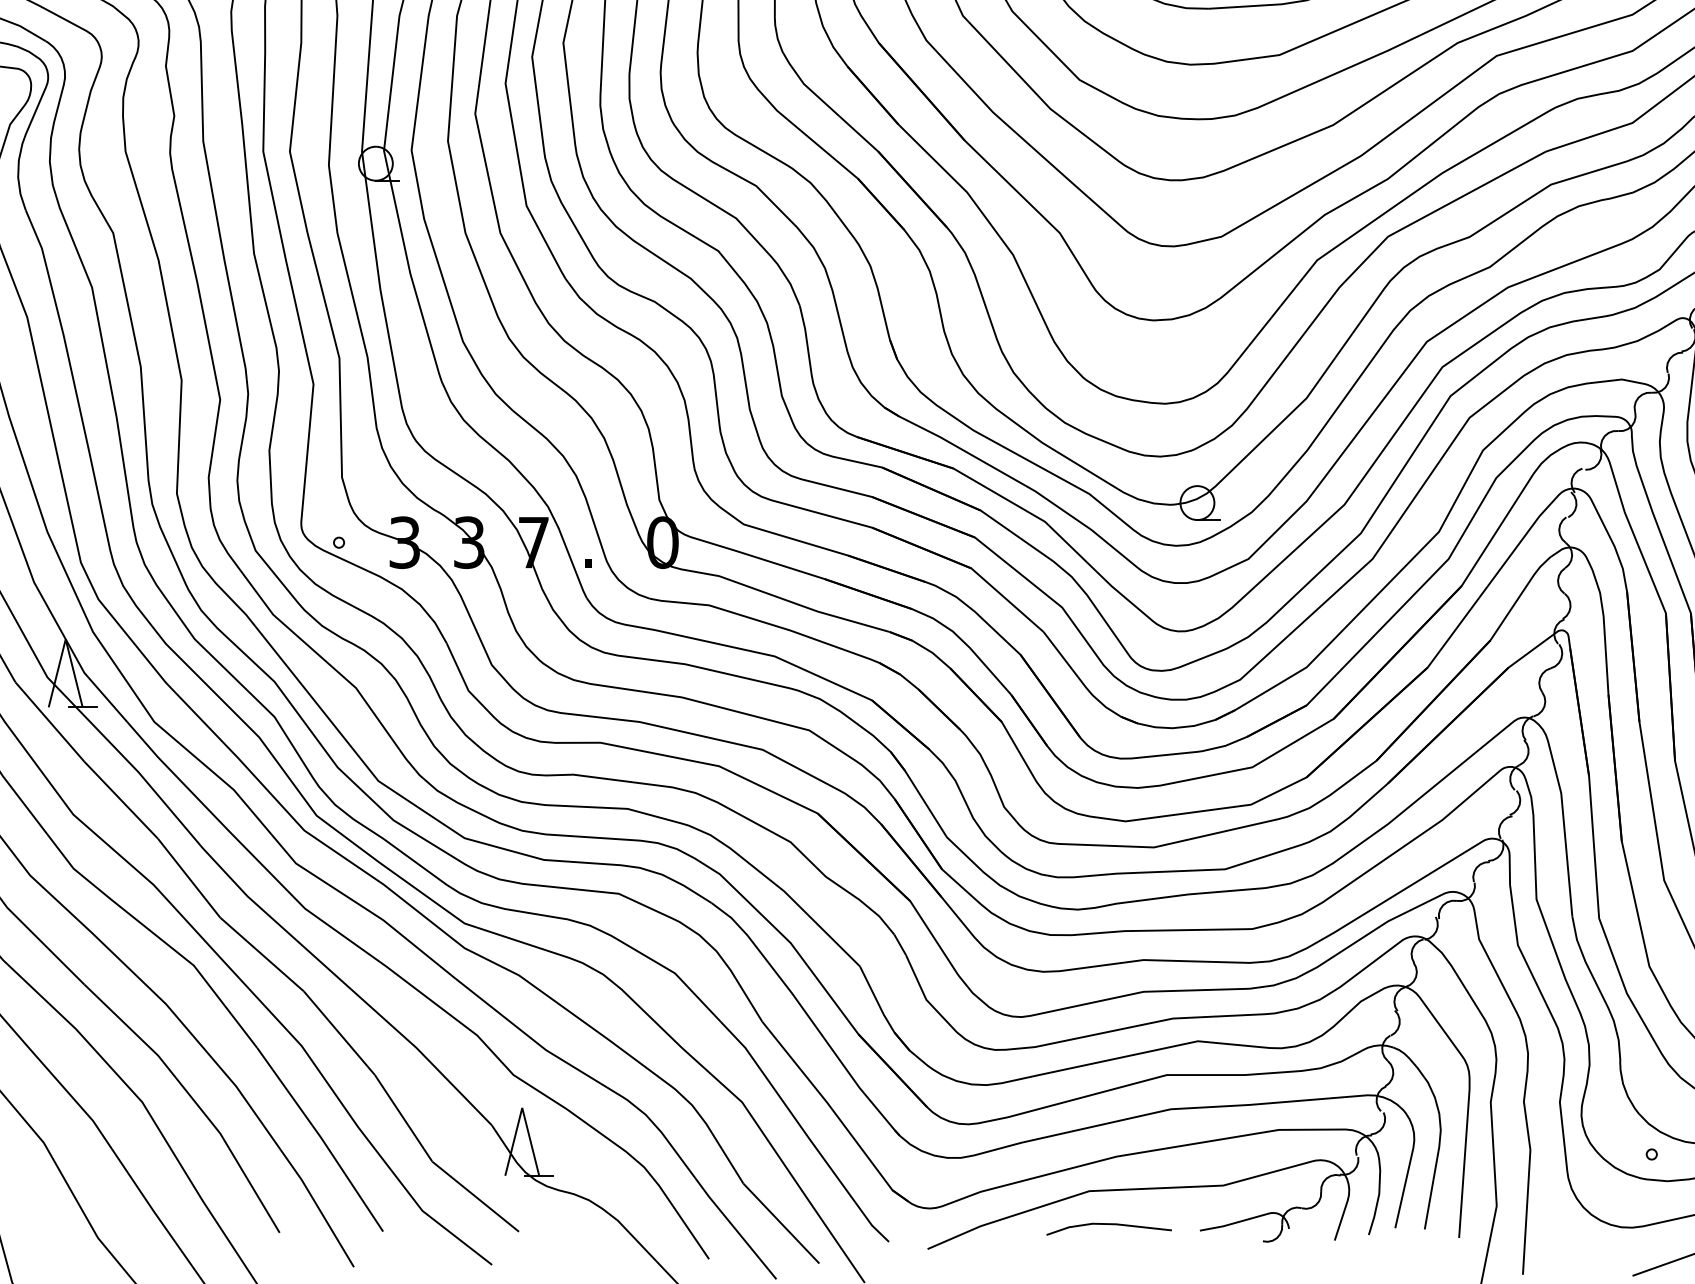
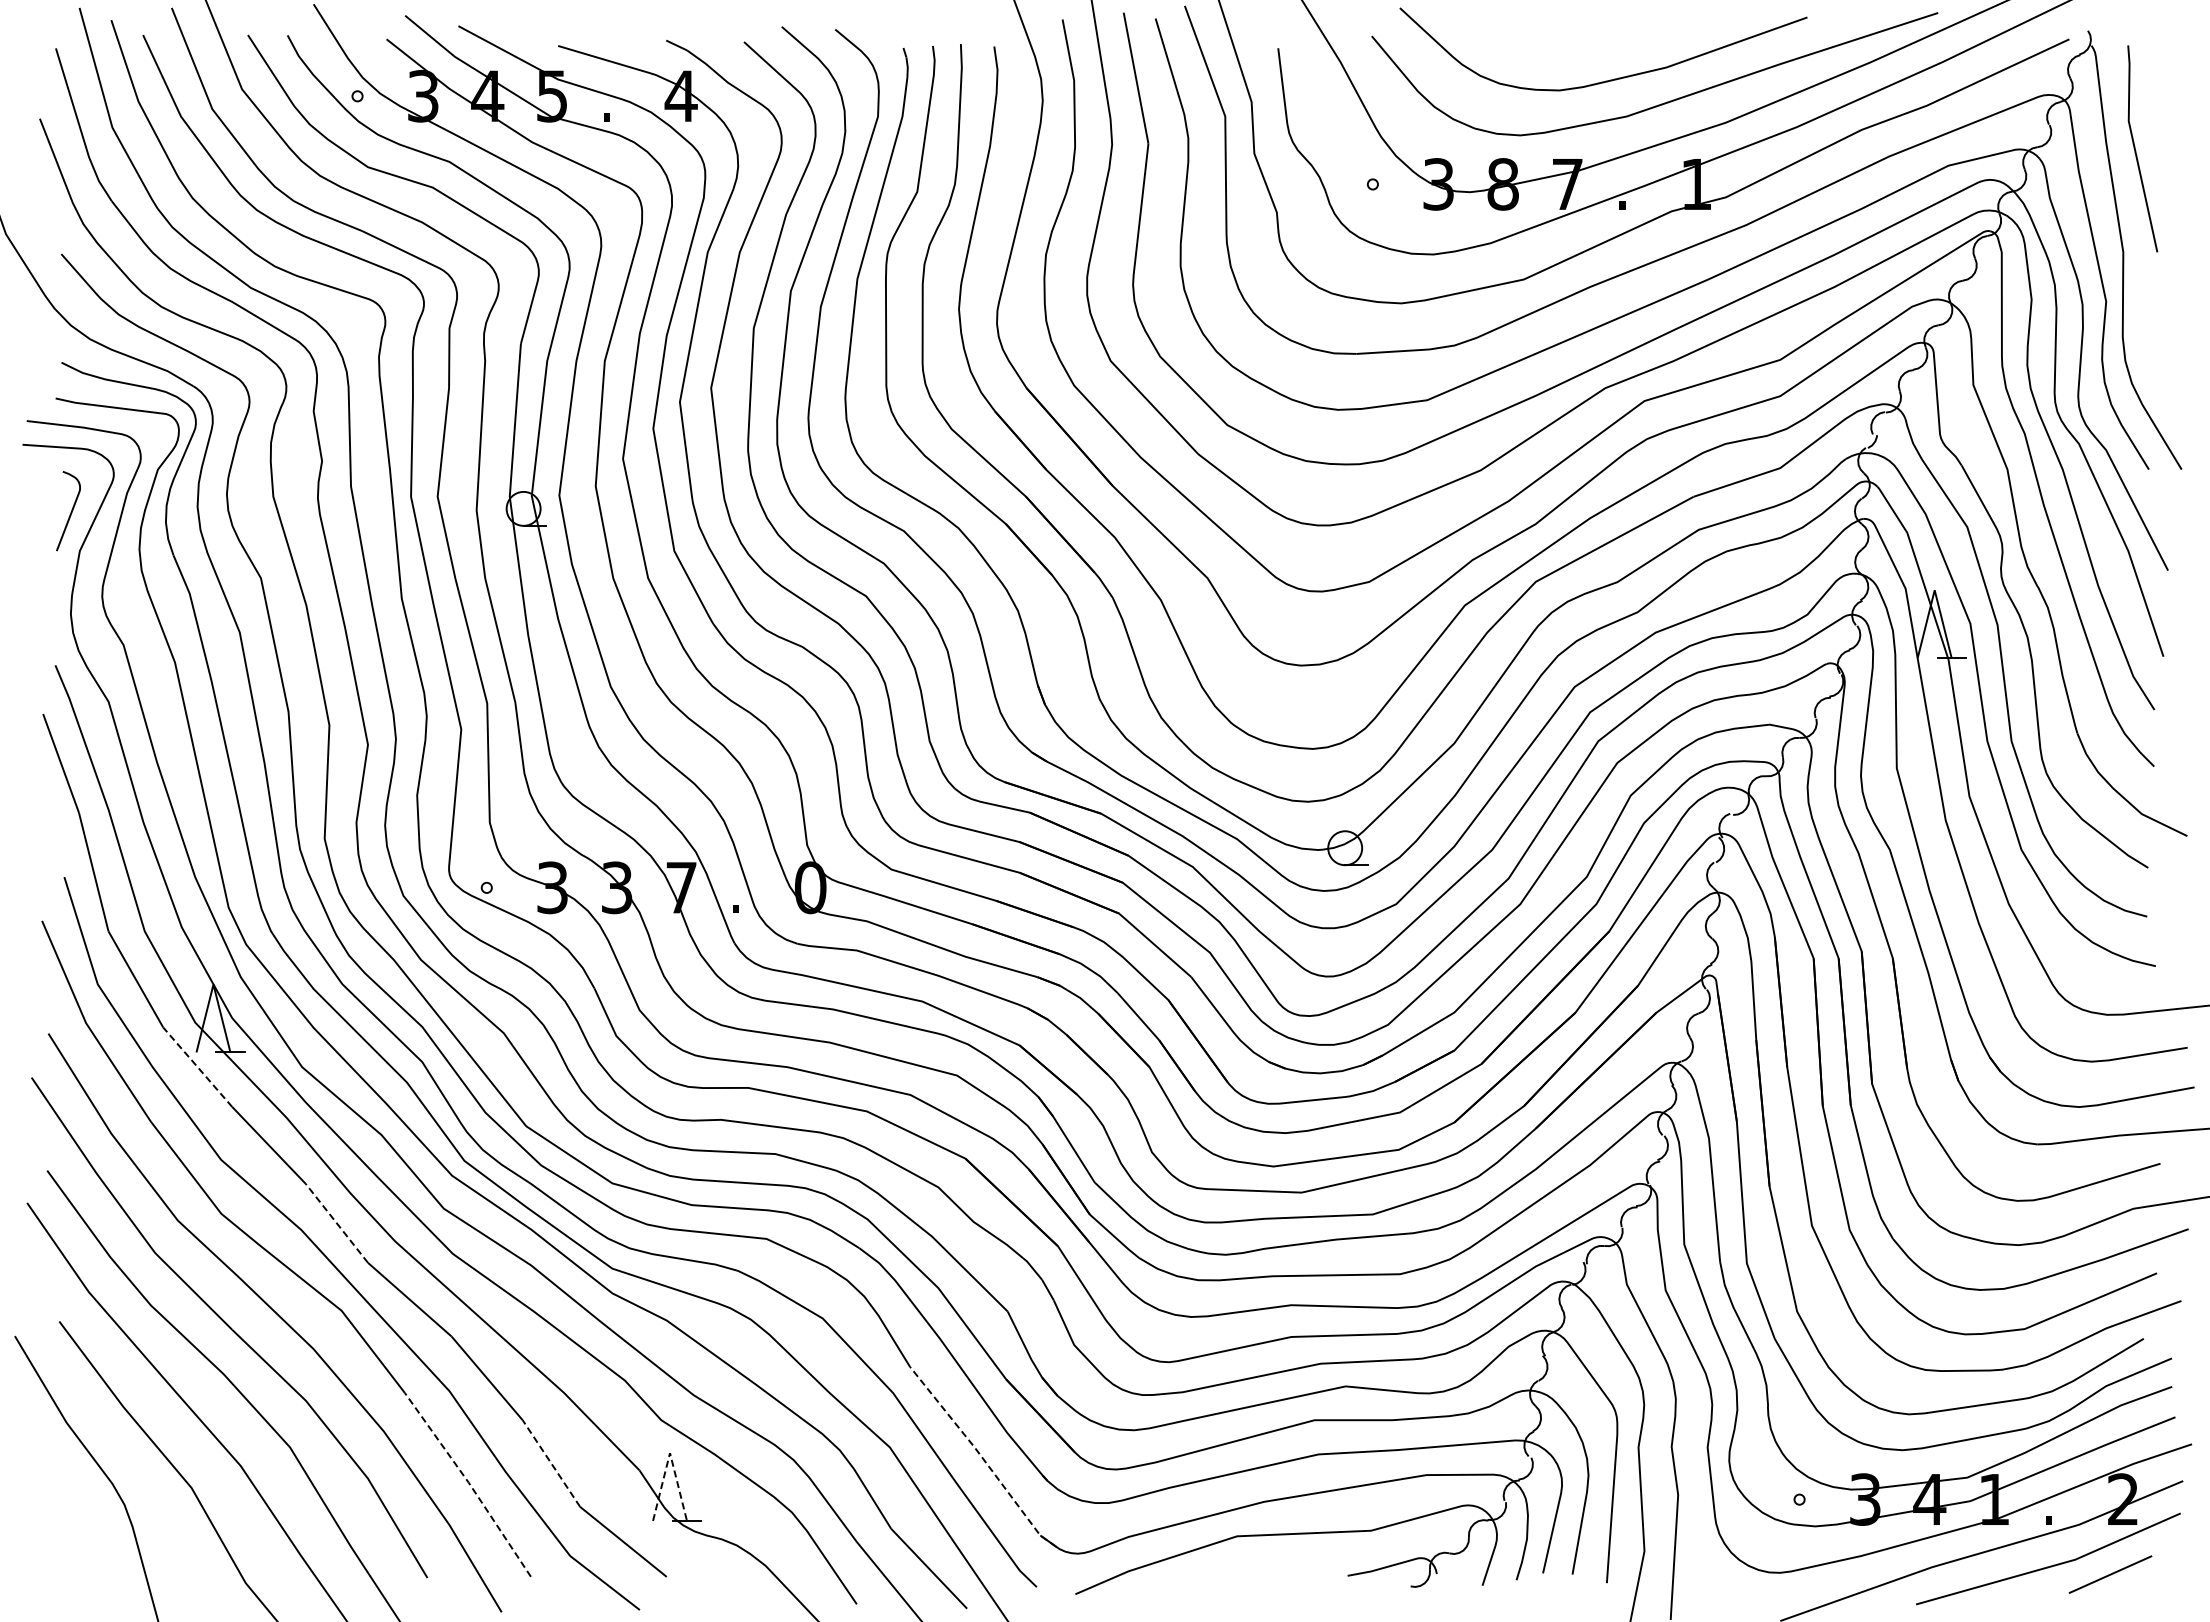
line: (49, 722) -> (197, 1067), solid -> dashed
line: (188, 877) -> (336, 1222), solid -> dashed
line: (522, 1108) -> (670, 1453), solid -> dashed
line: (834, 1112) -> (982, 1457), solid -> dashed
line: (403, 1118) -> (551, 1463), solid -> dashed
line: (321, 1138) -> (469, 1483), solid -> dashed
line: (1108, 1225) -> (1256, 1570), removed

